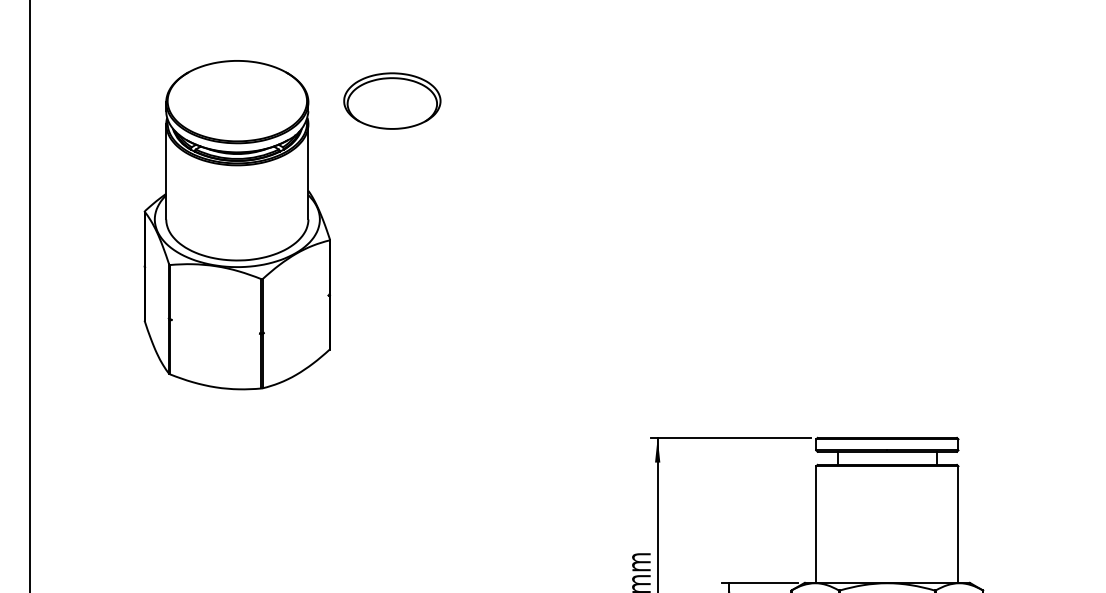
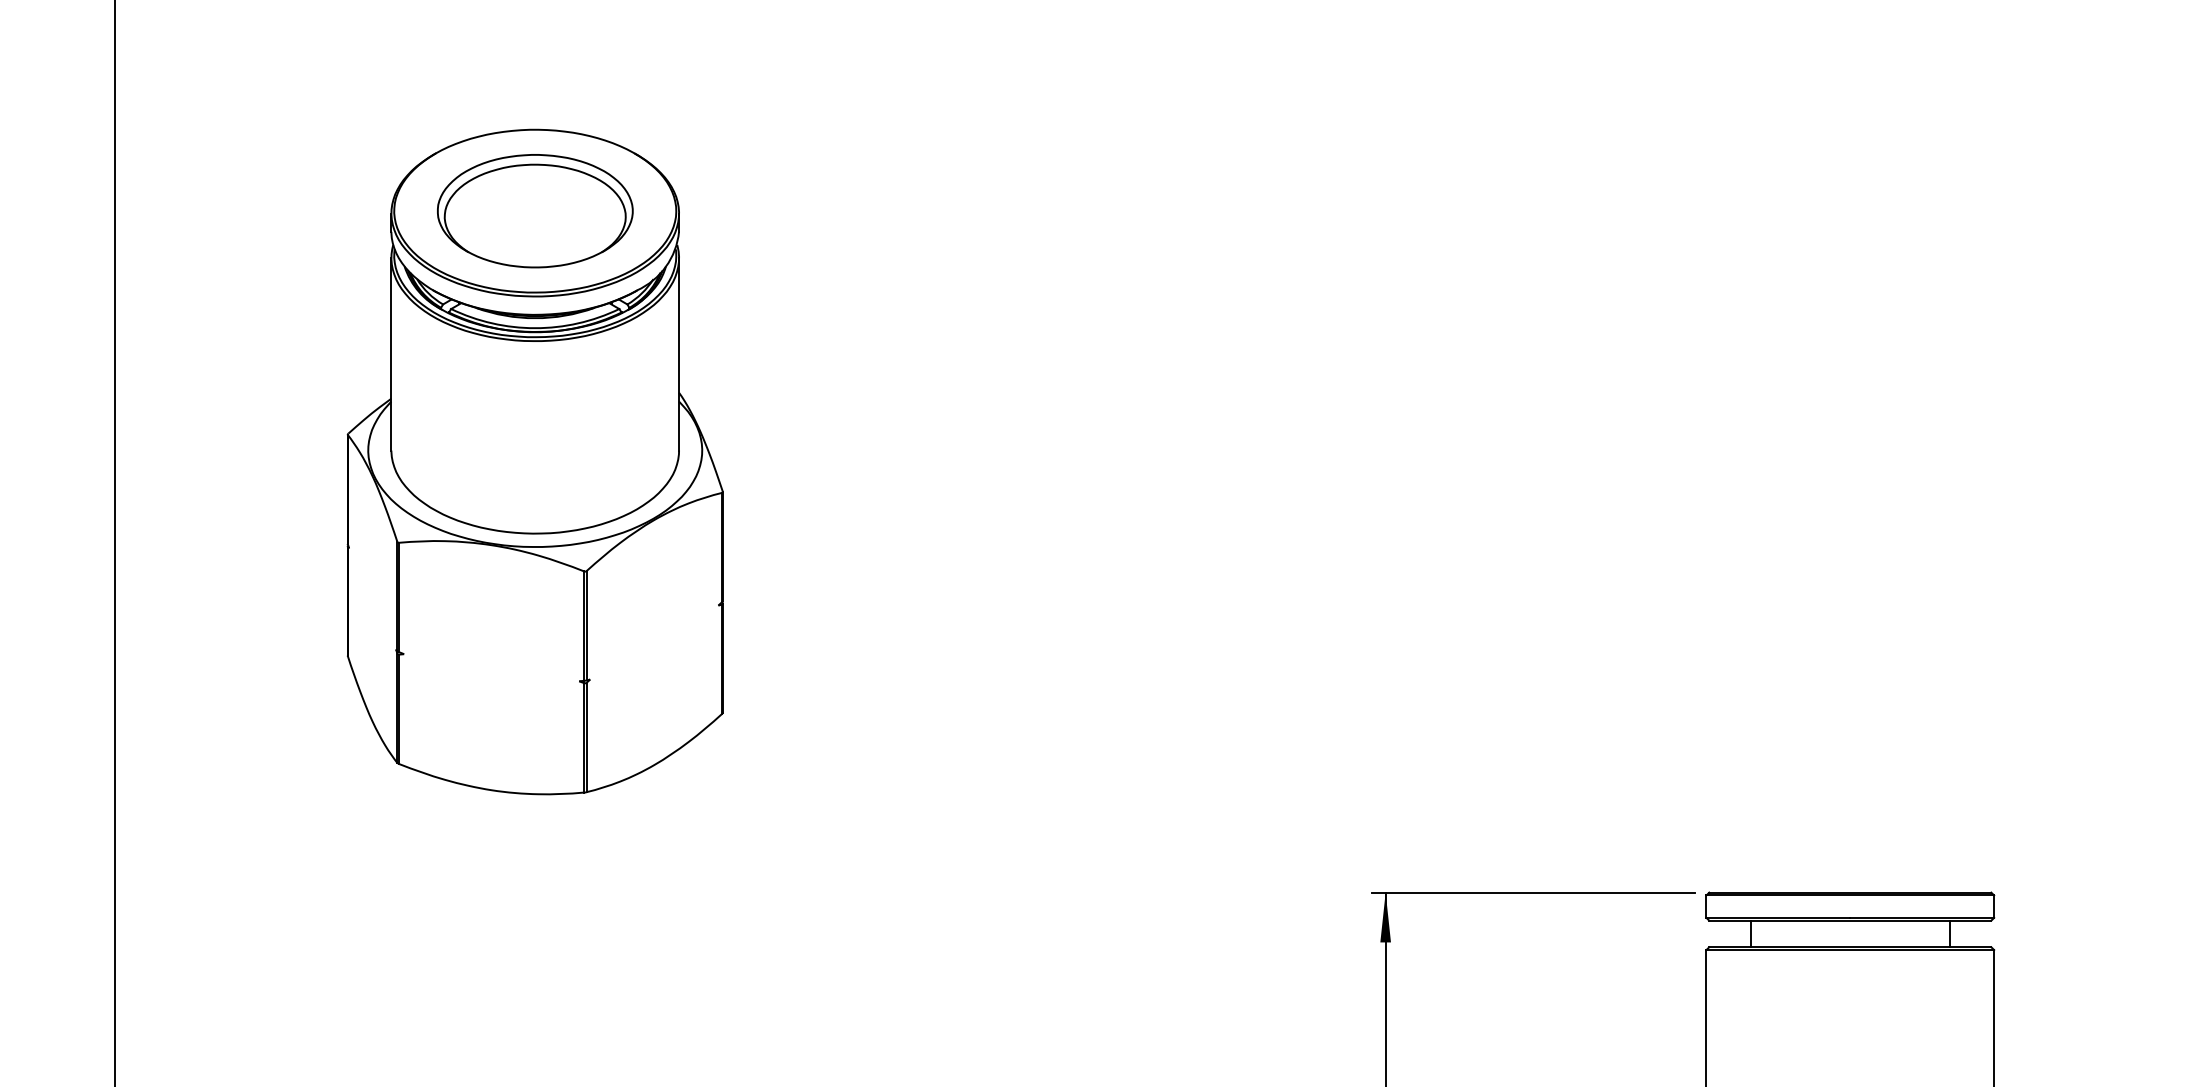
part: (392, 100) -> (535, 209), moved

